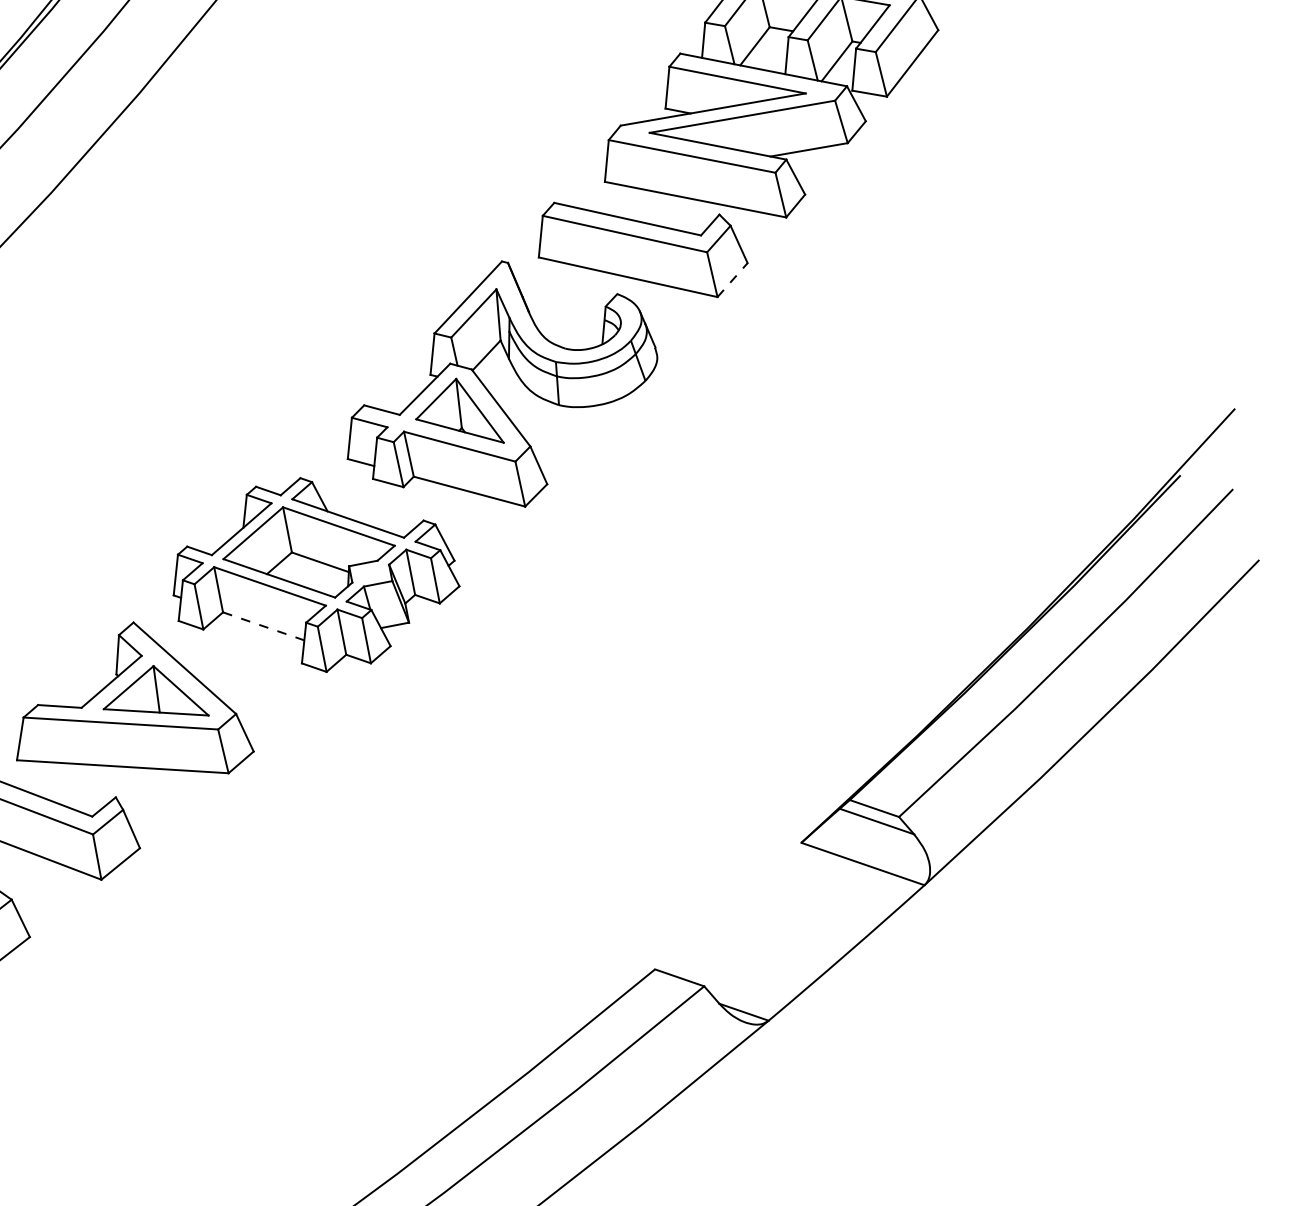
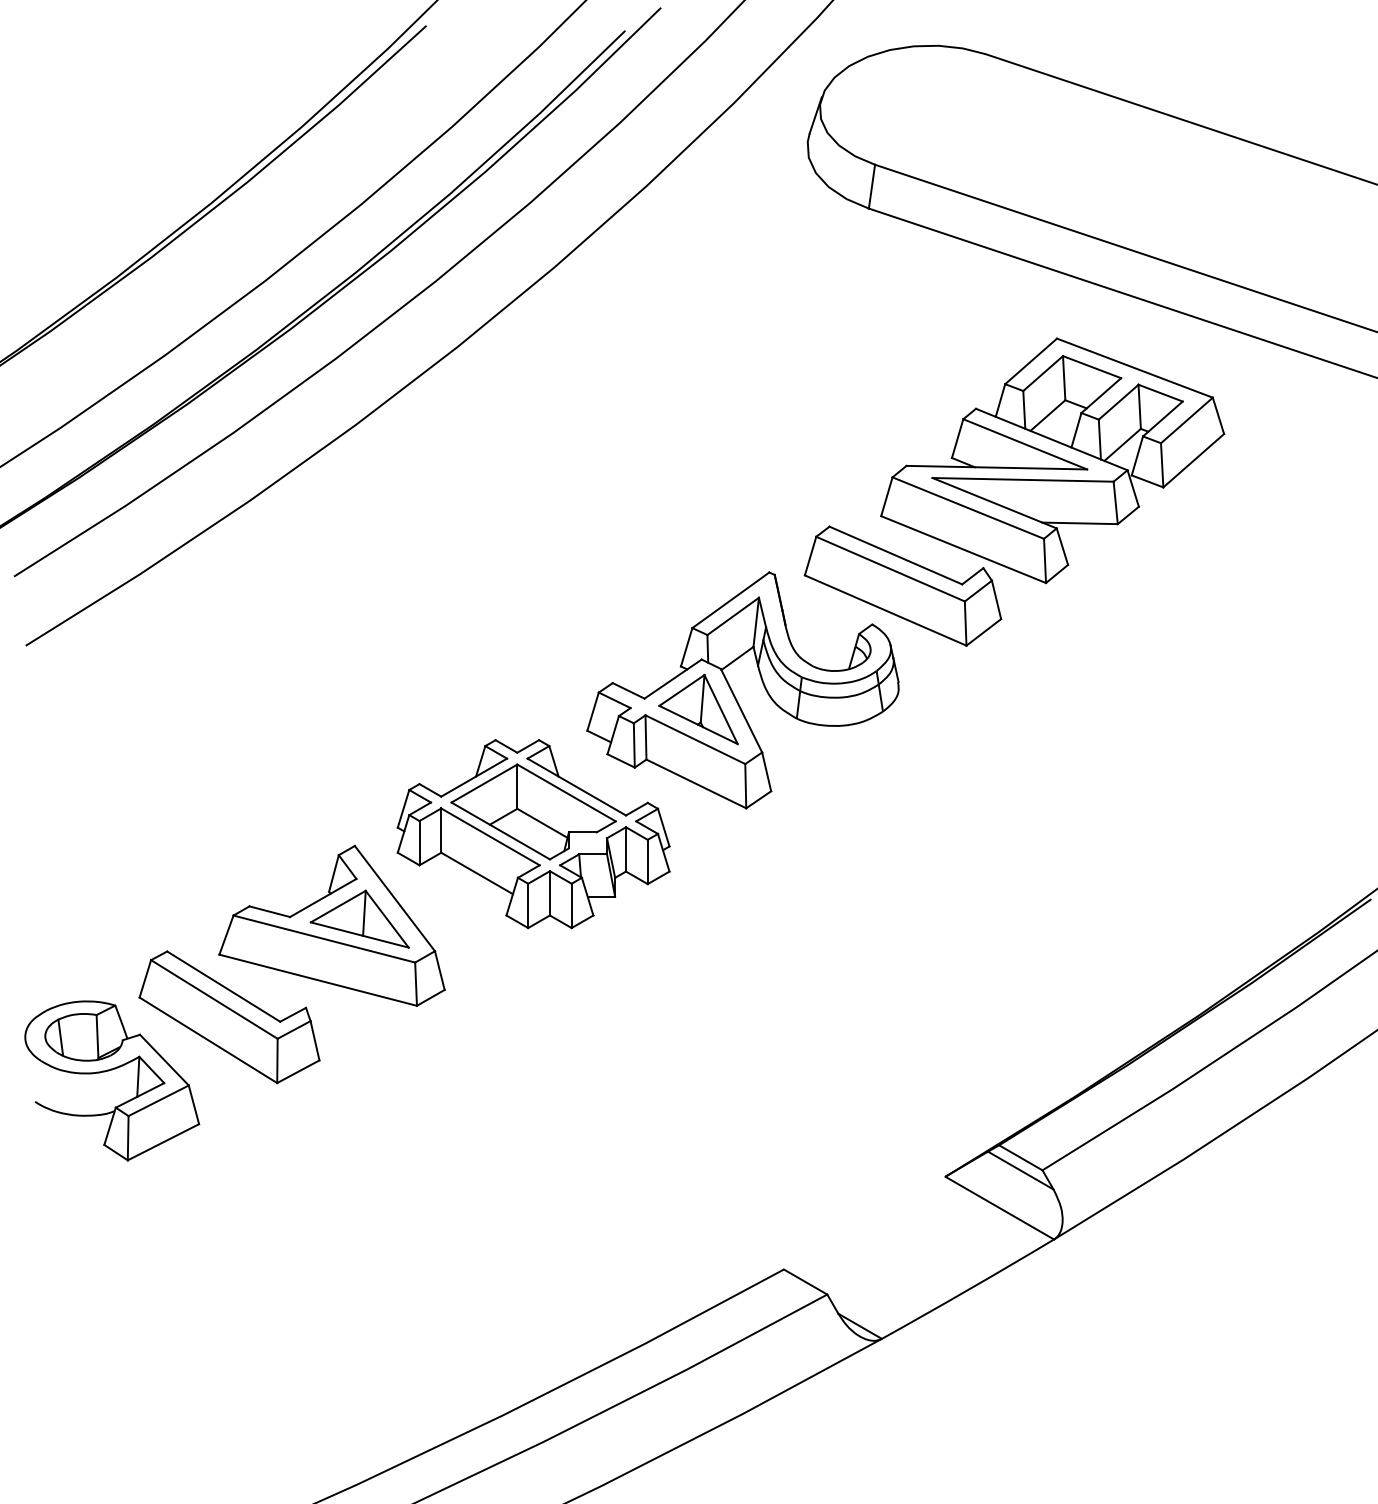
line: (732, 280) -> (983, 632), dashed -> solid
line: (264, 626) -> (477, 873), dashed -> solid

